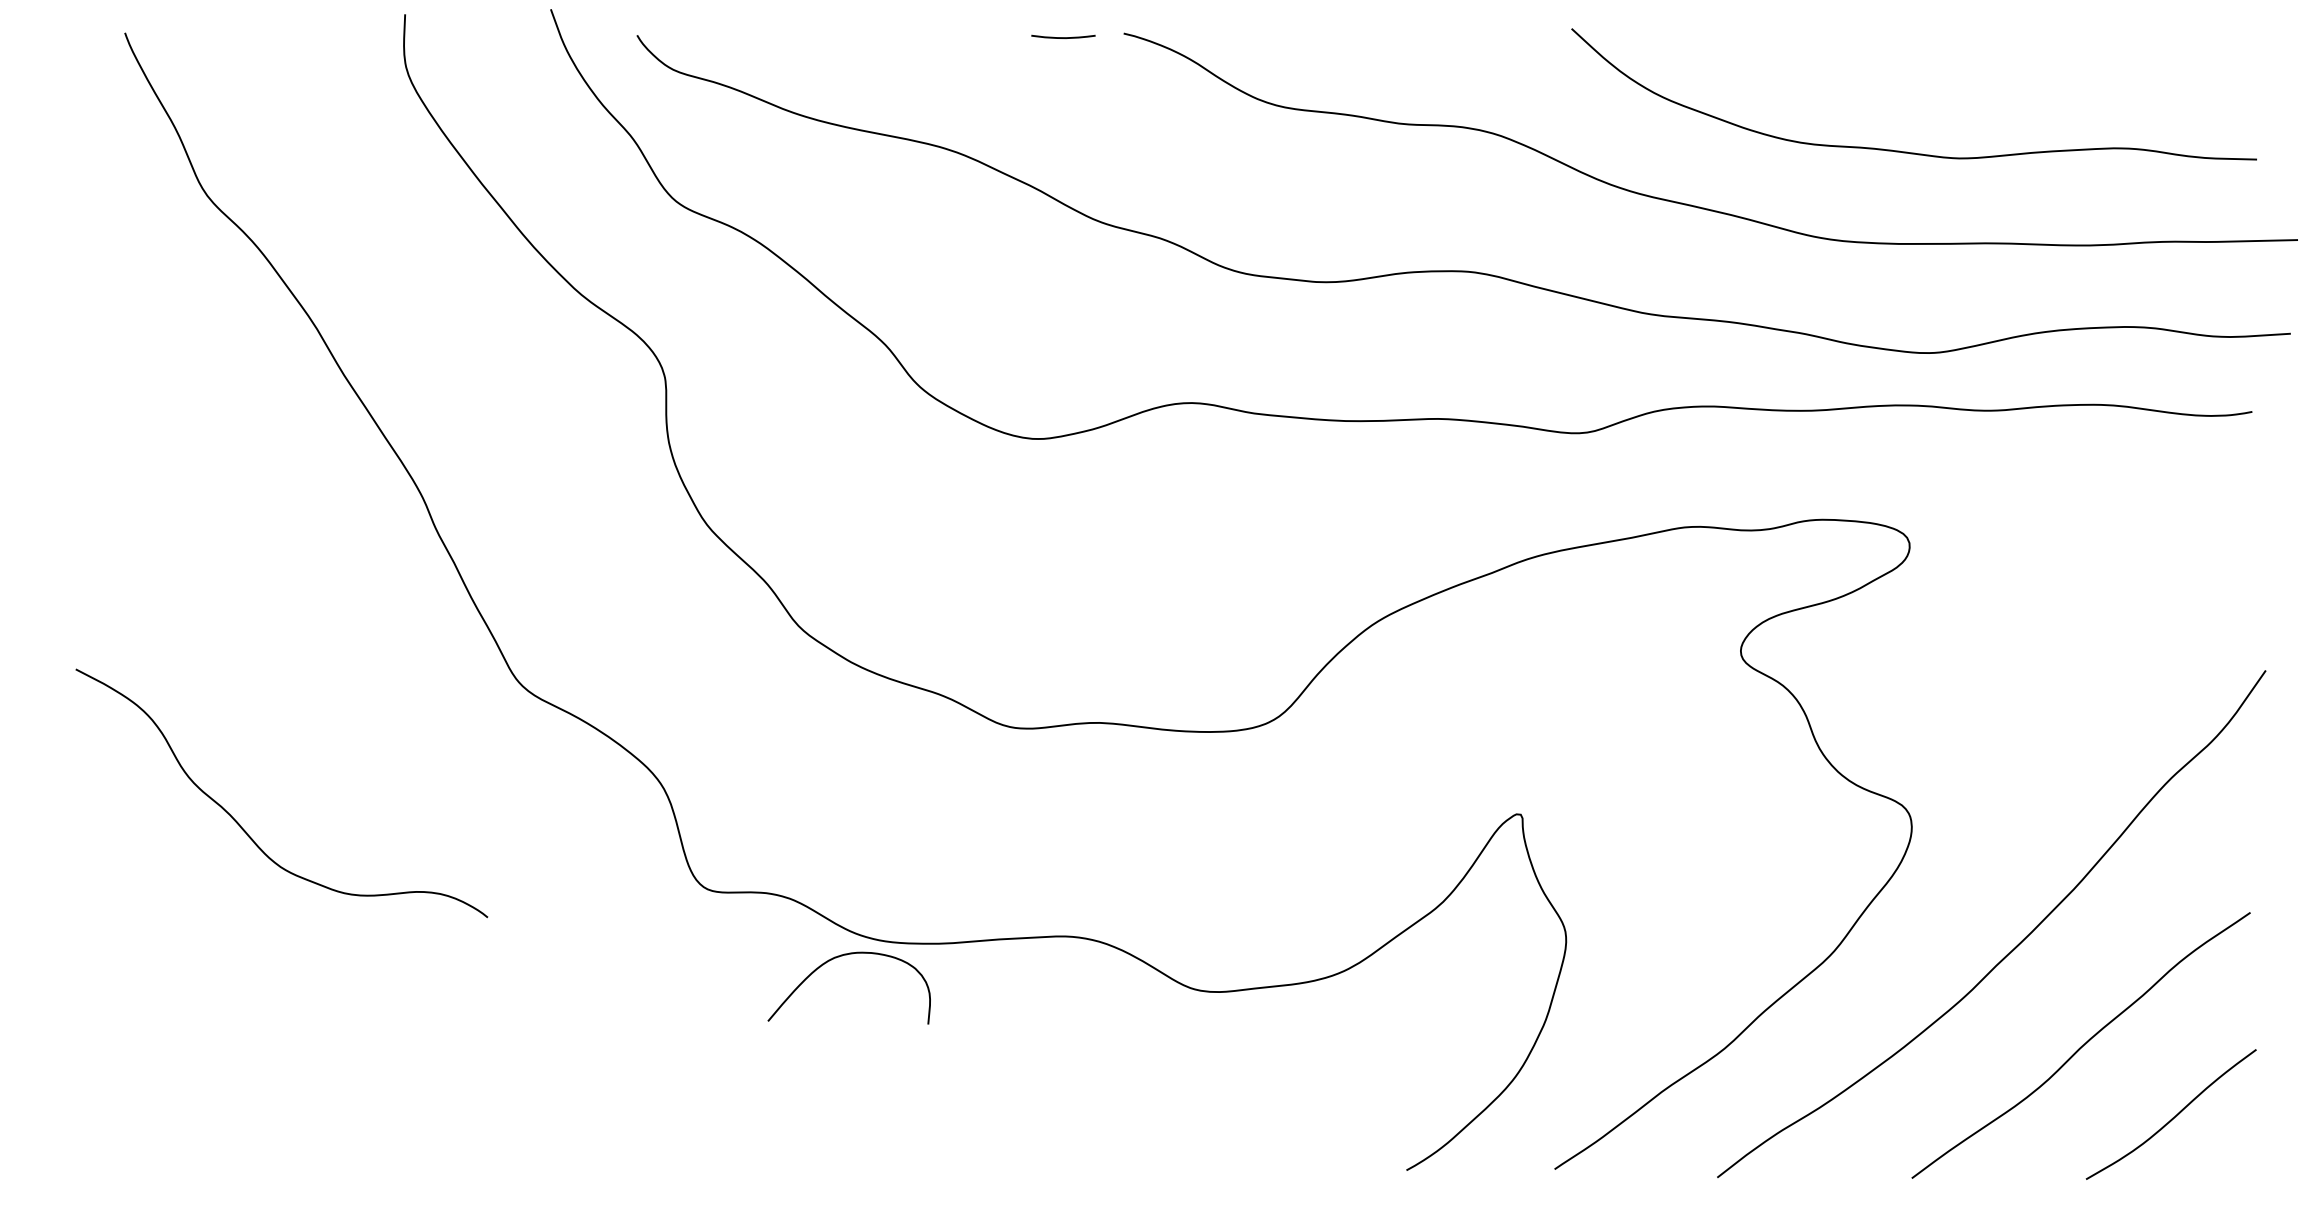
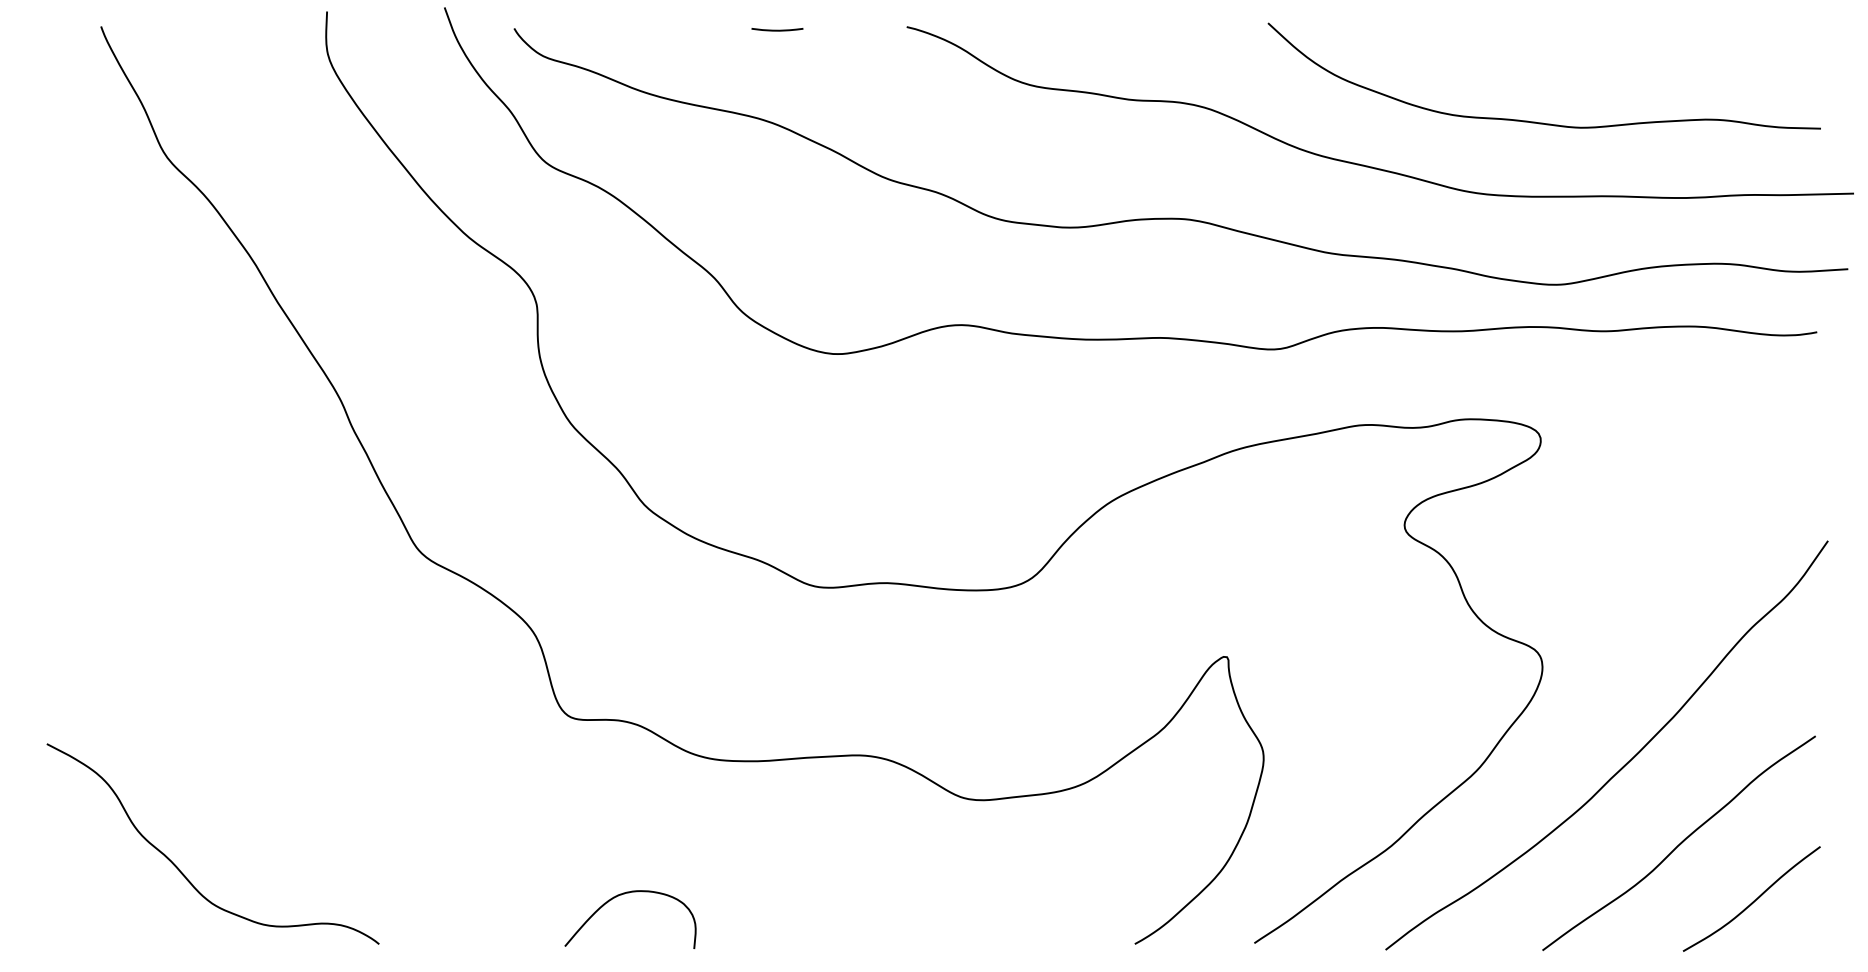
curve: (1063, 37) -> (777, 30), moved
curve: (240, 824) -> (179, 869), moved
curve: (839, 957) -> (622, 894), moved

